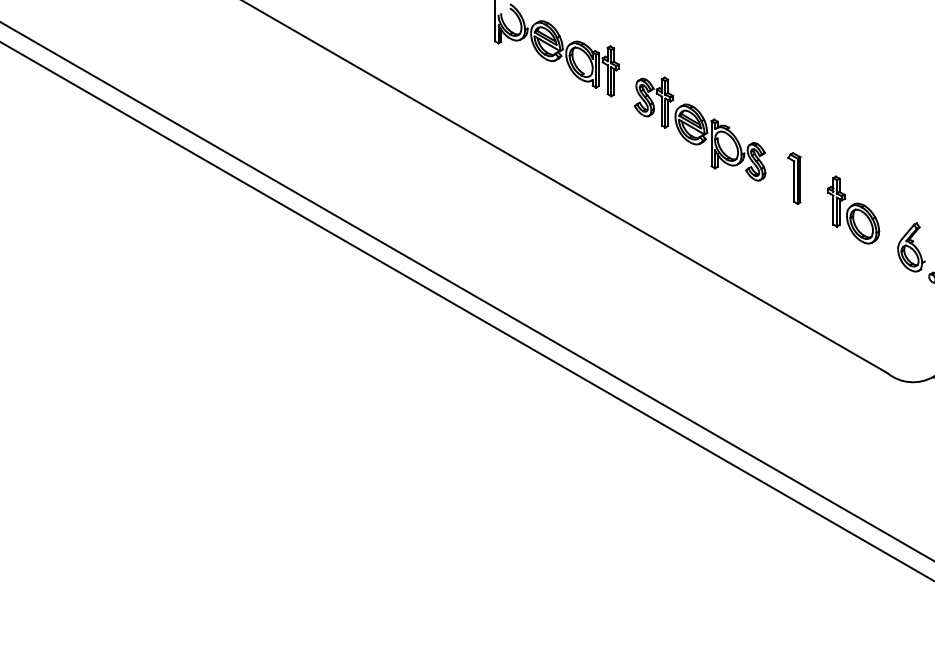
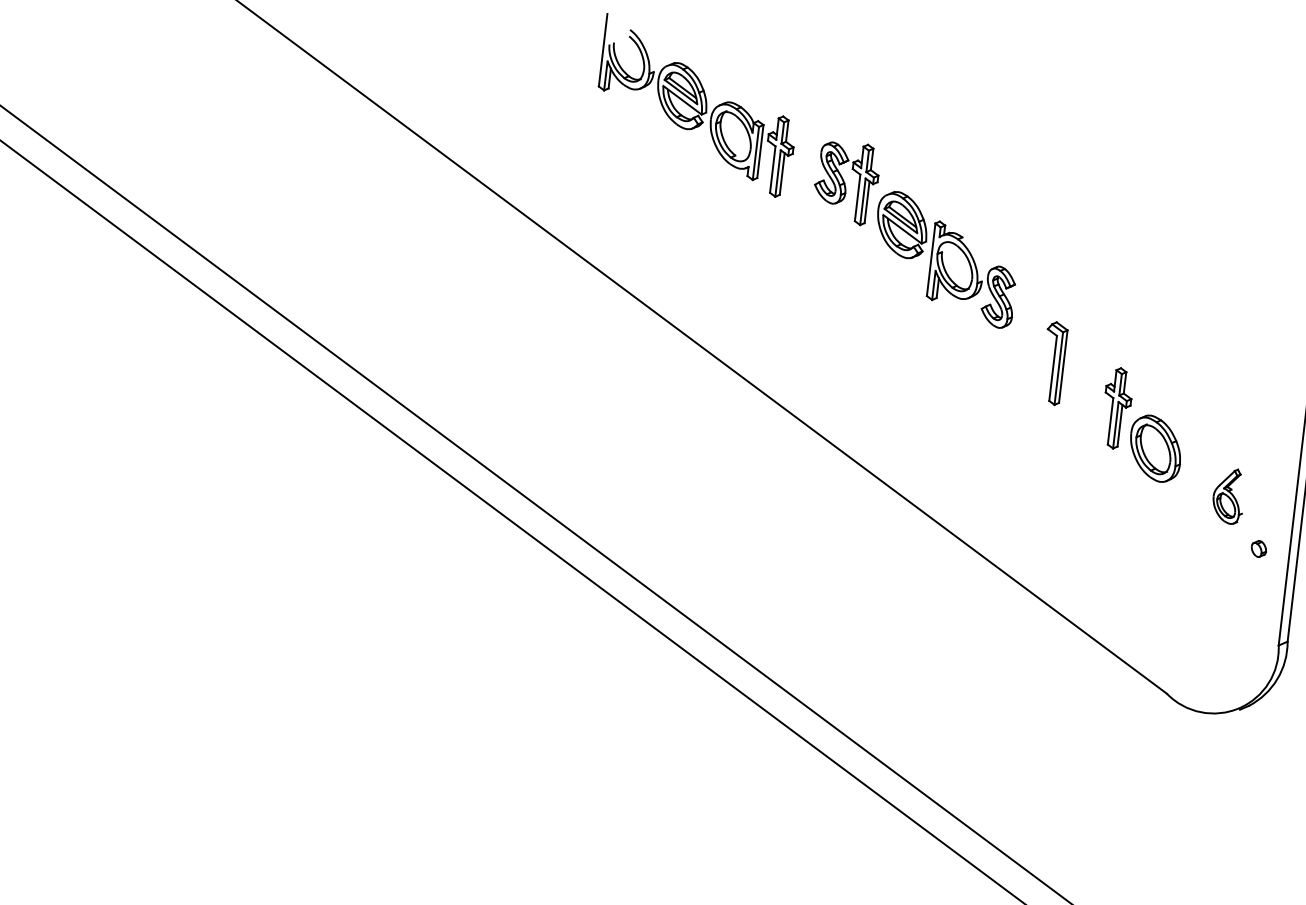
part: (699, 128) -> (914, 233), moved
part: (911, 247) -> (1228, 496), size x0.7

